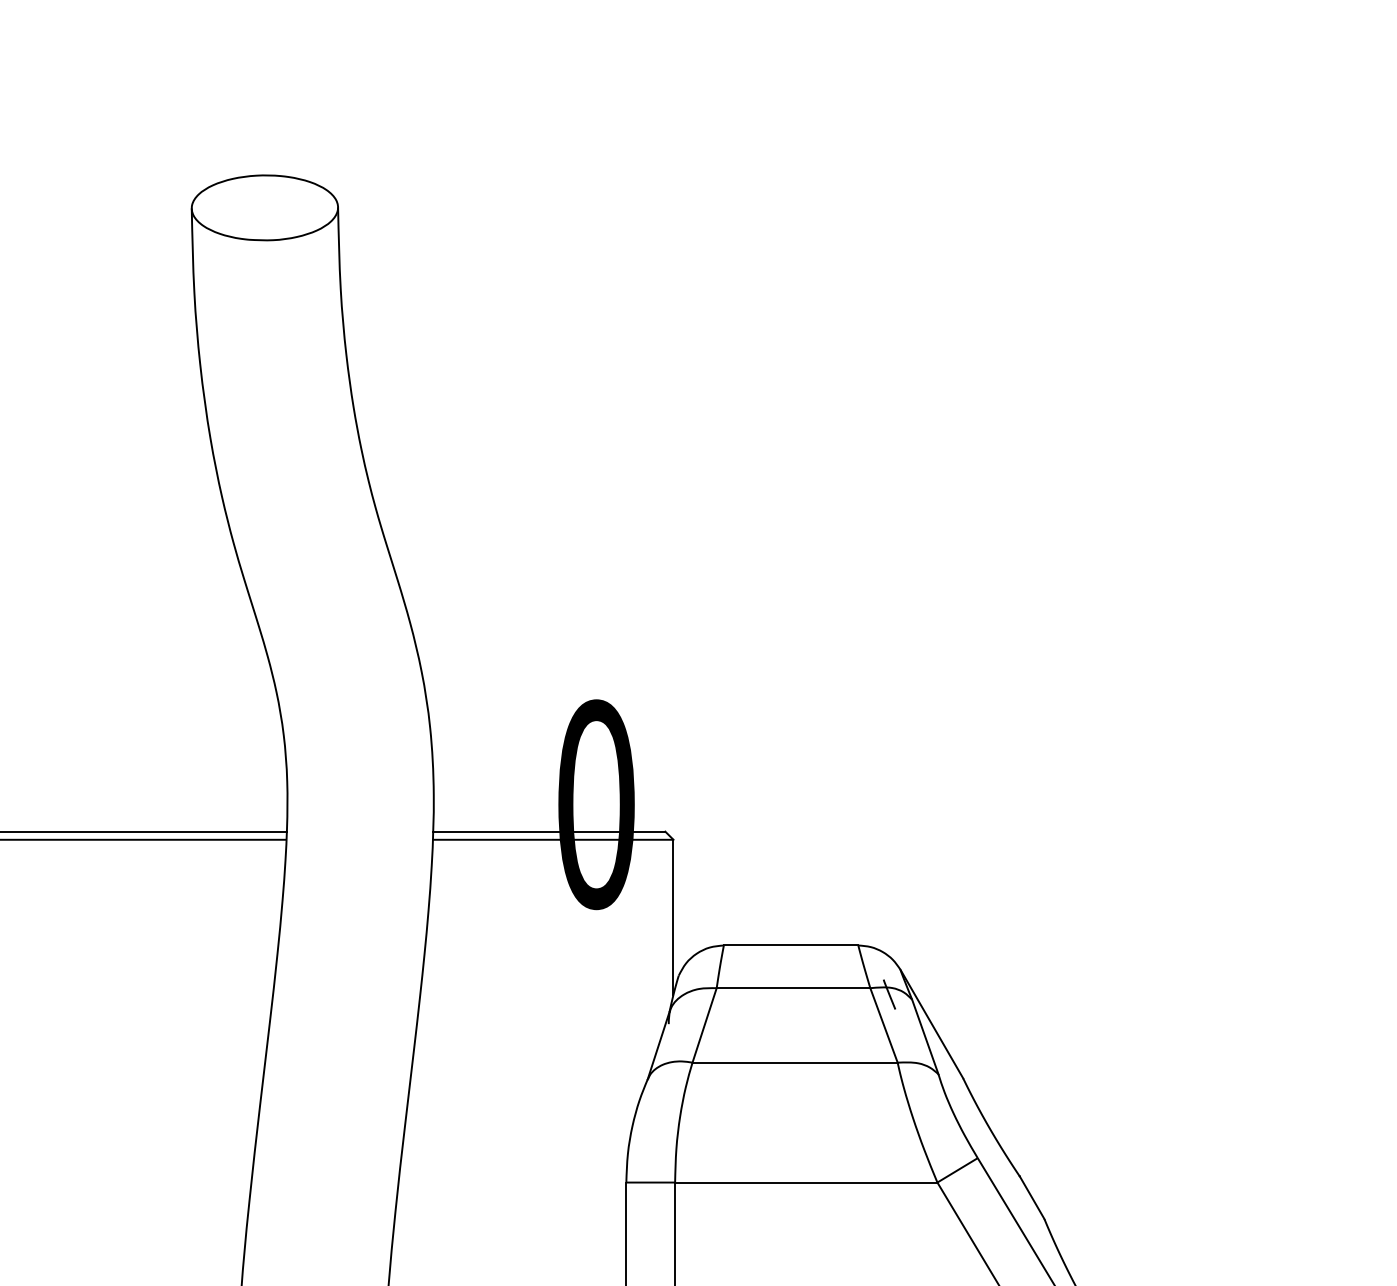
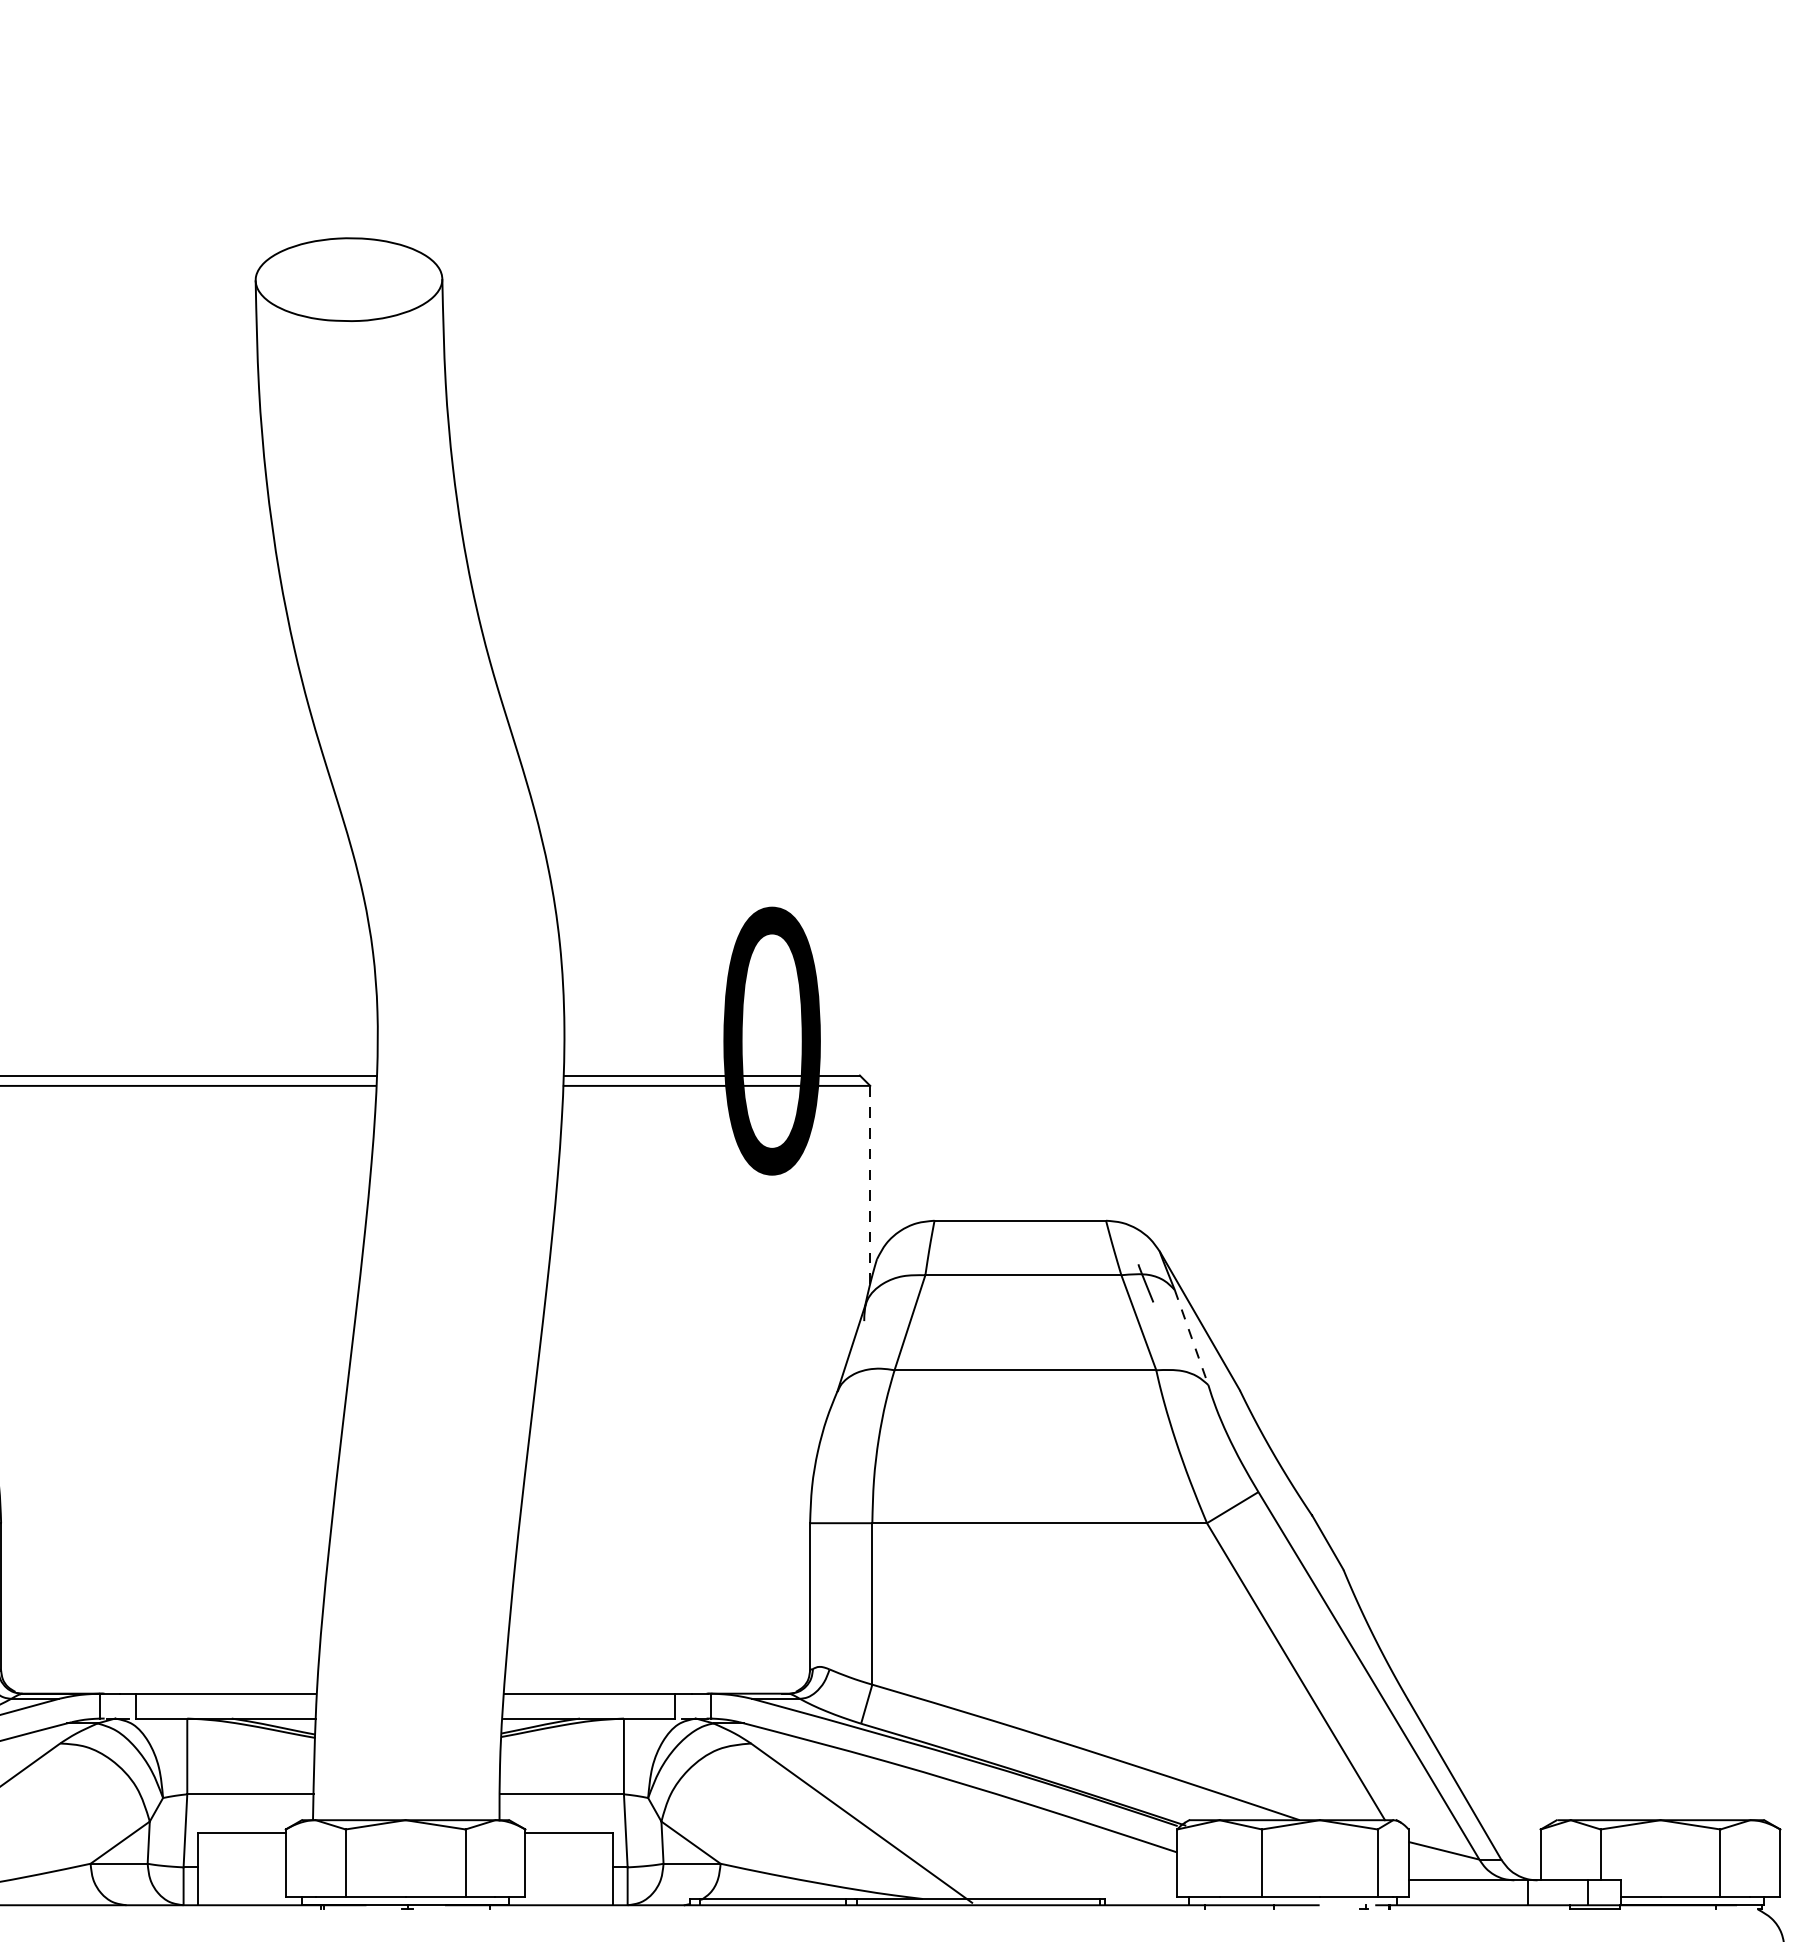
line: (673, 917) -> (870, 1184), solid -> dashed
line: (925, 1036) -> (1191, 1337), solid -> dashed

